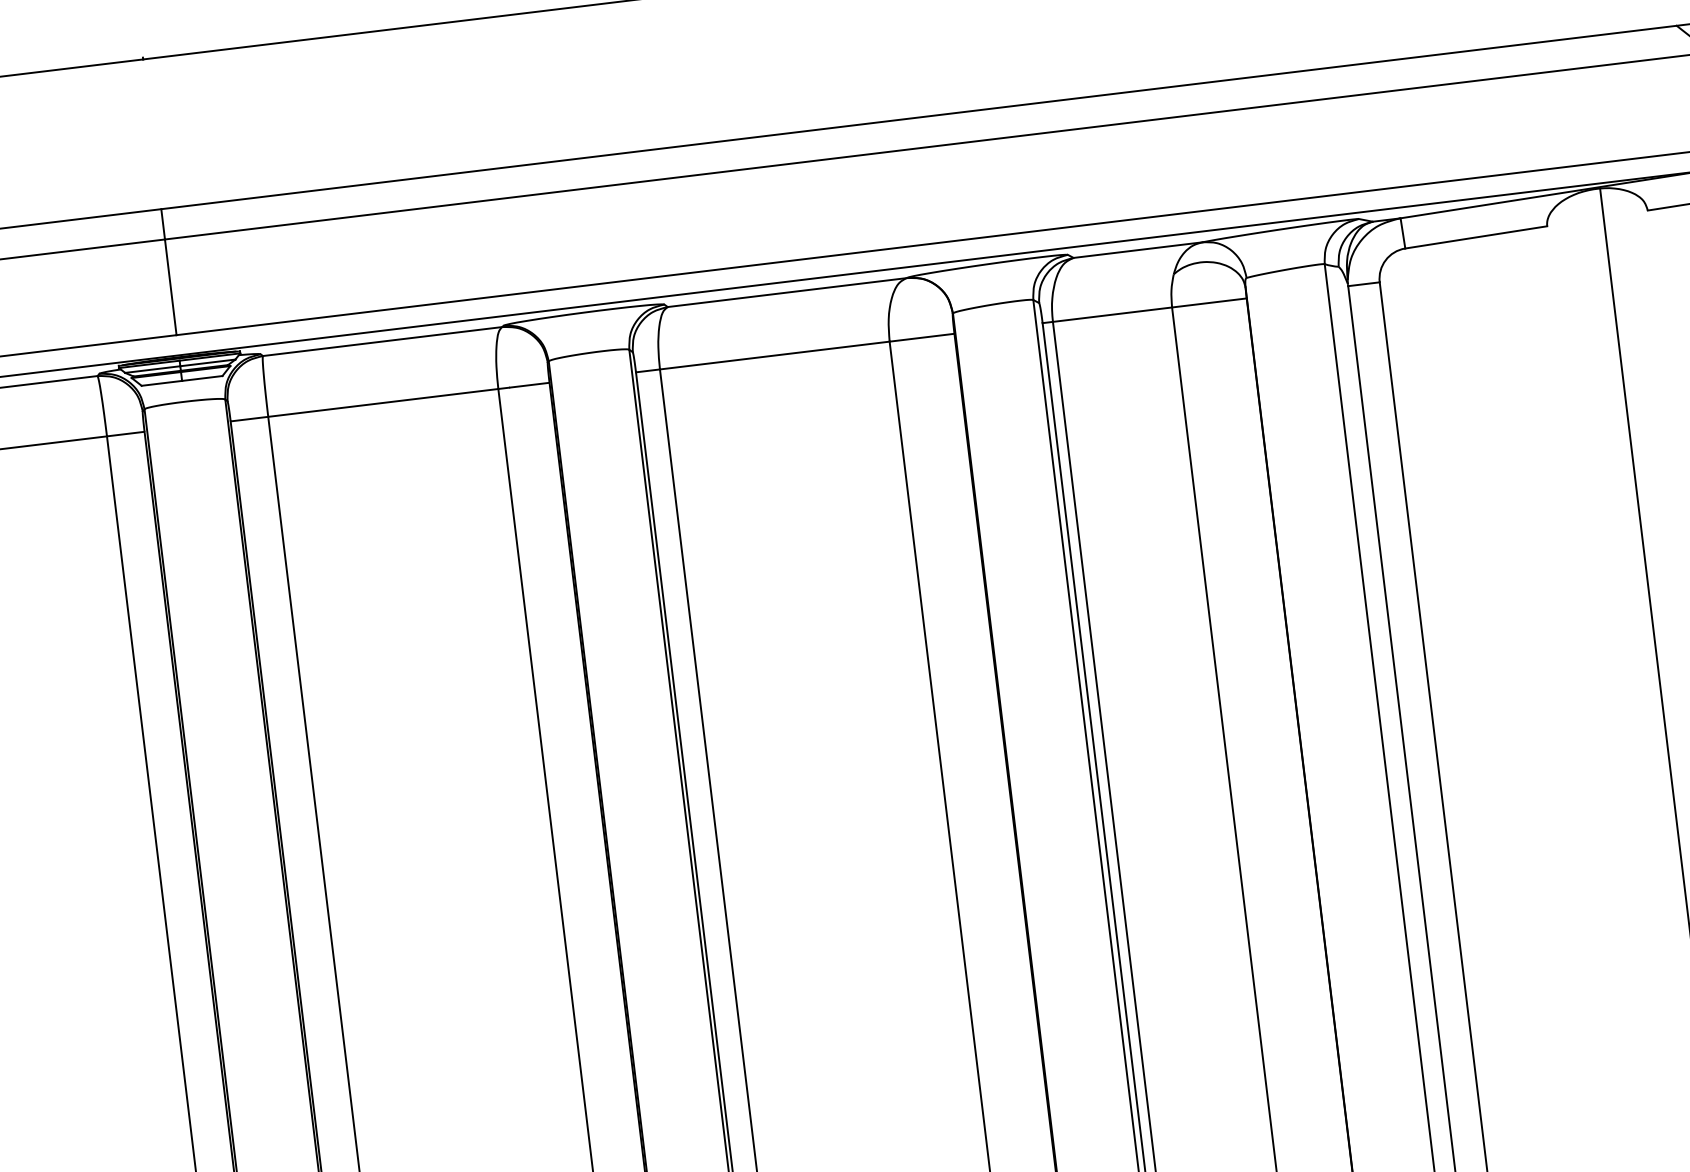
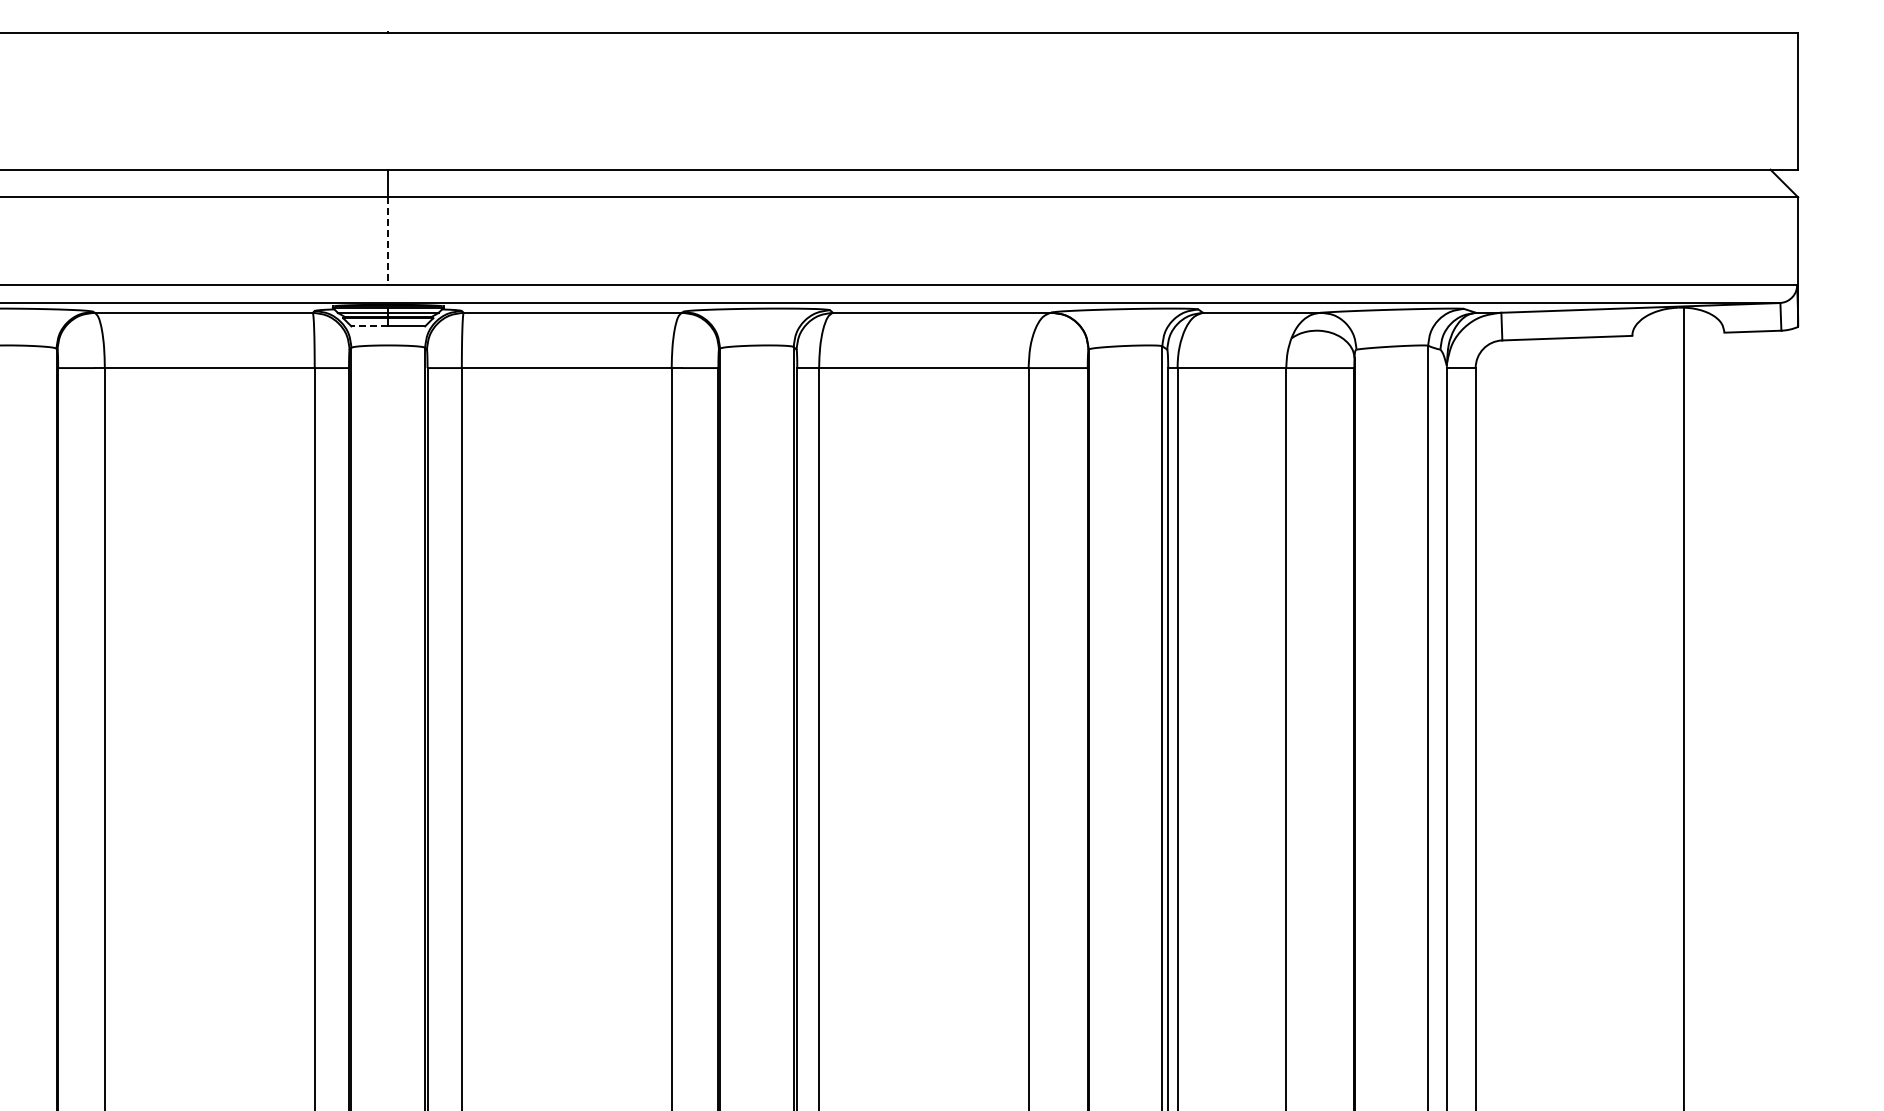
line: (171, 287) -> (388, 241), solid -> dashed
line: (161, 383) -> (369, 326), solid -> dashed

